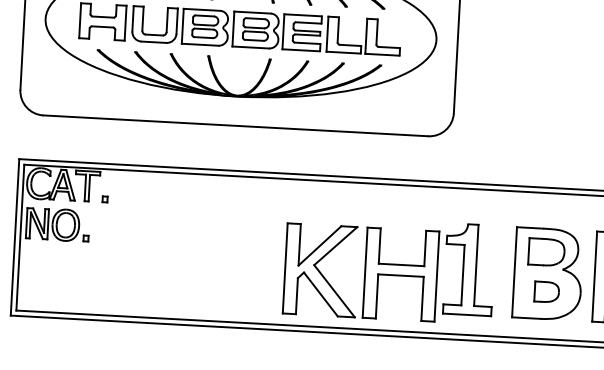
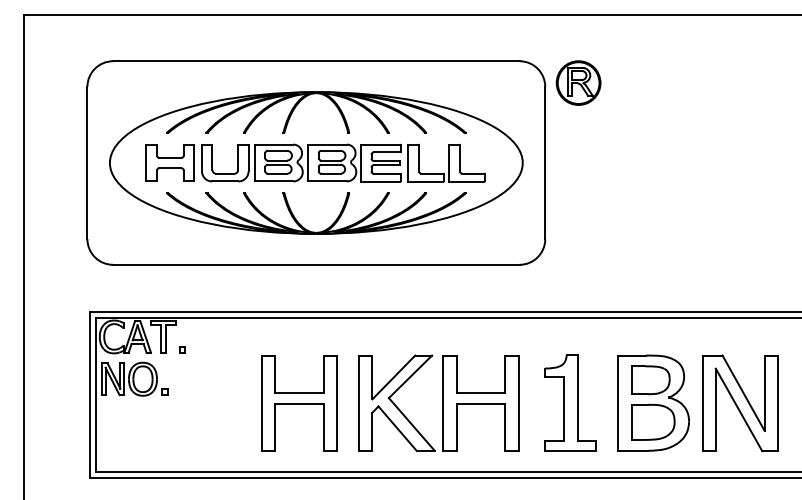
part: (212, 256) -> (299, 403), added
part: (360, 271) -> (438, 402), moved
part: (546, 291) -> (653, 421), size x1.67

